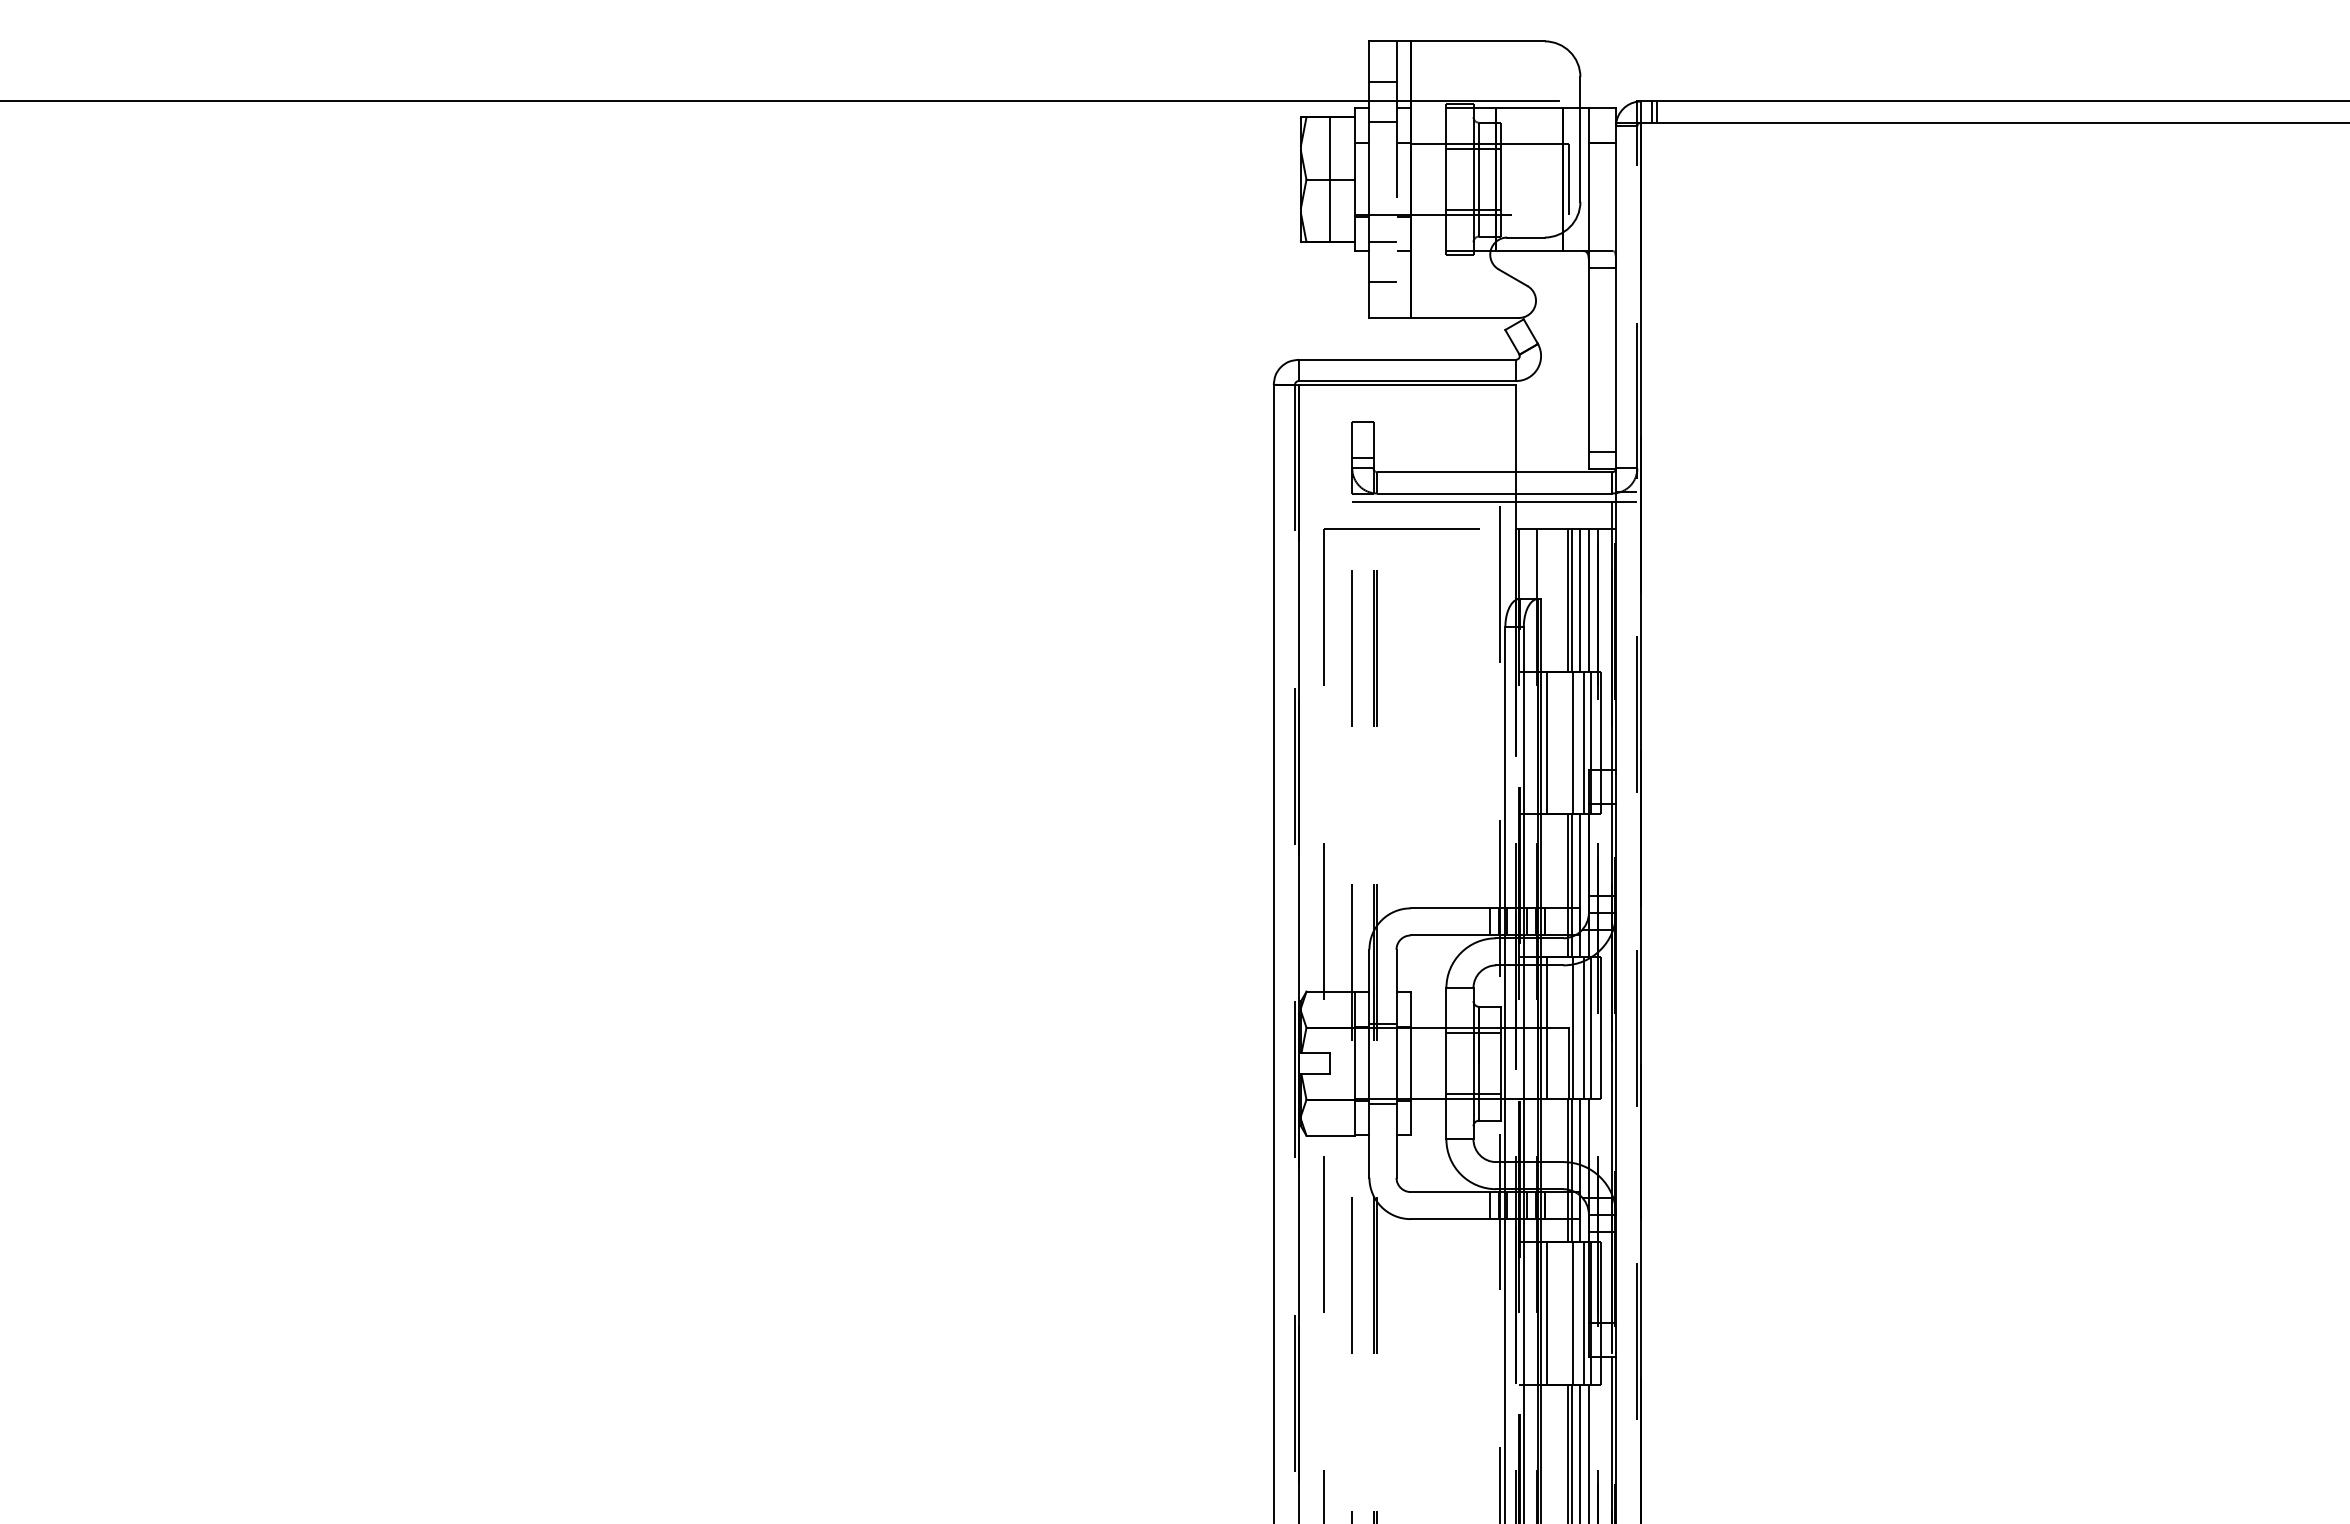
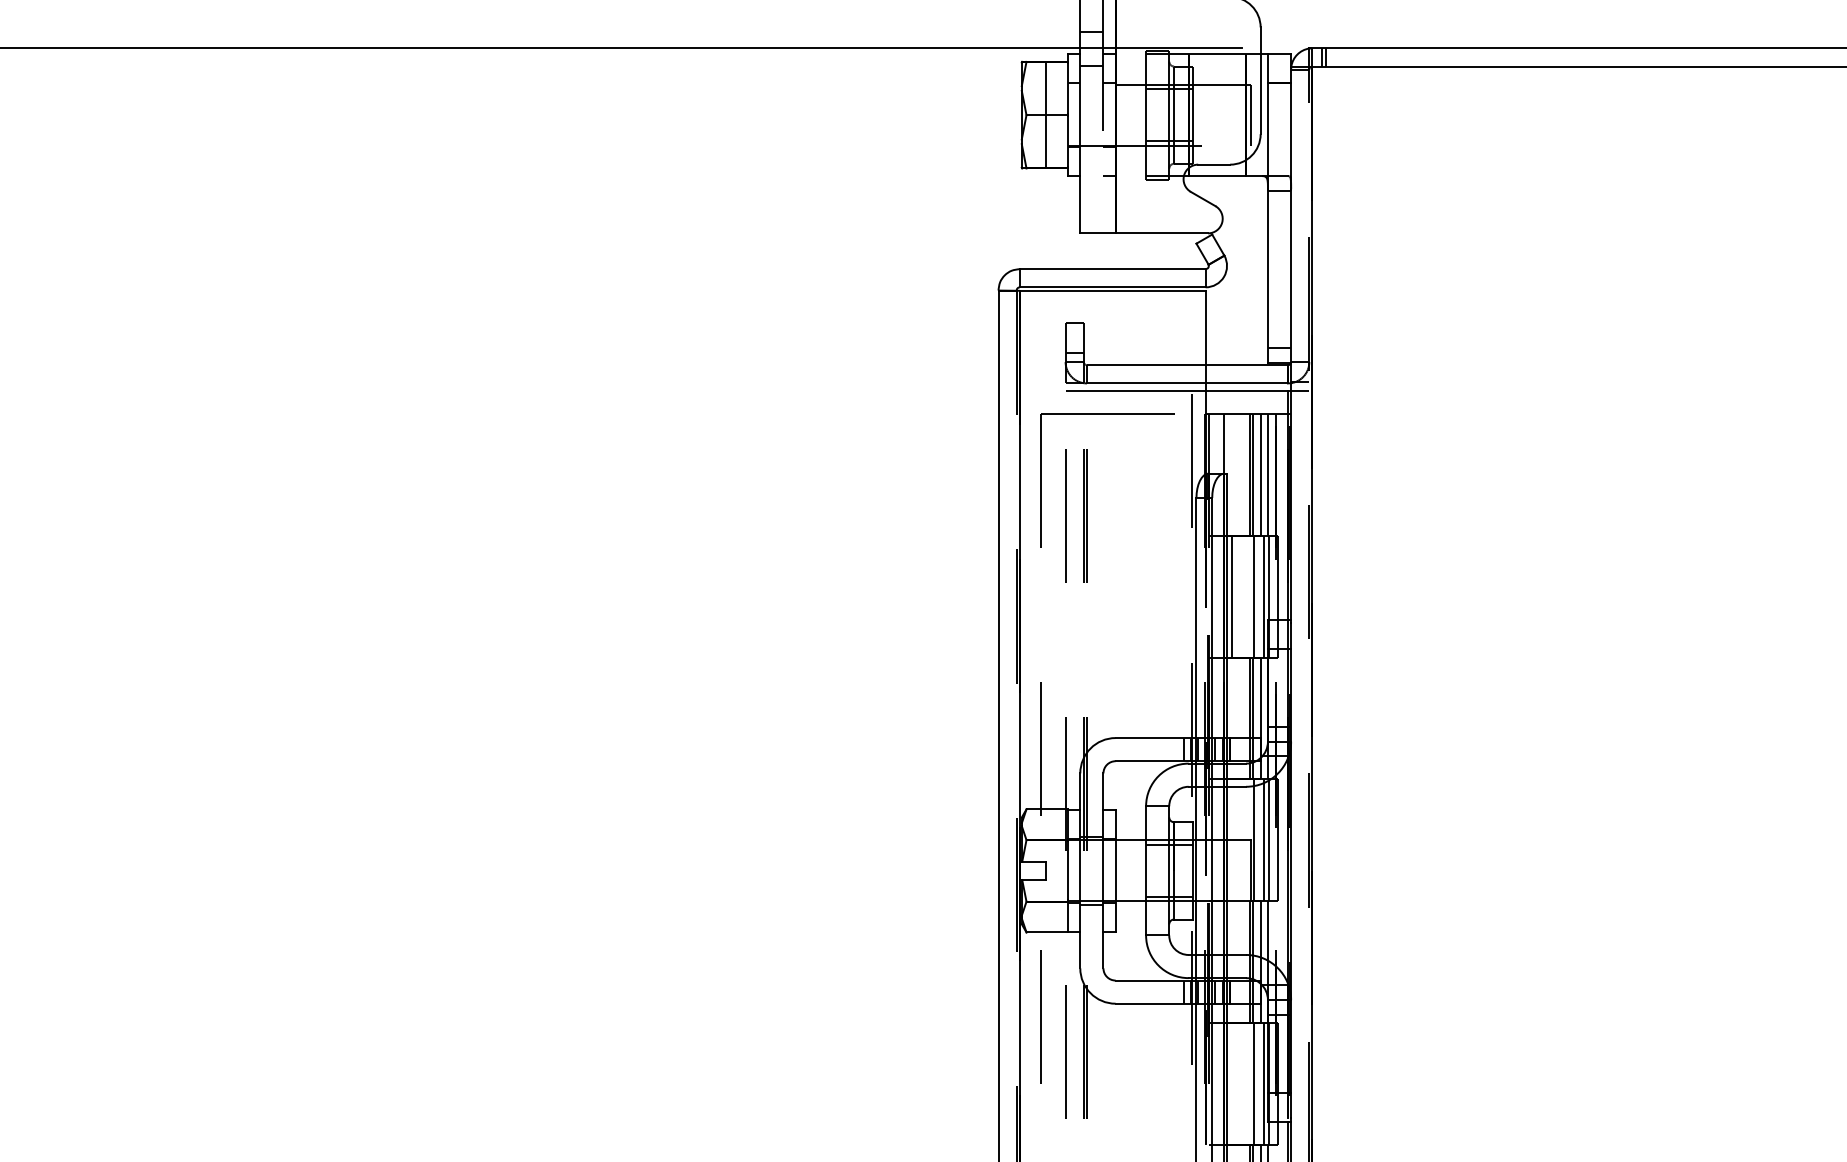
line: (1382, 242) -> (1091, 168), removed
line: (1382, 282) -> (1091, 203), removed
line: (1546, 1027) -> (1231, 839), removed
line: (1546, 1312) -> (1231, 1083), removed

